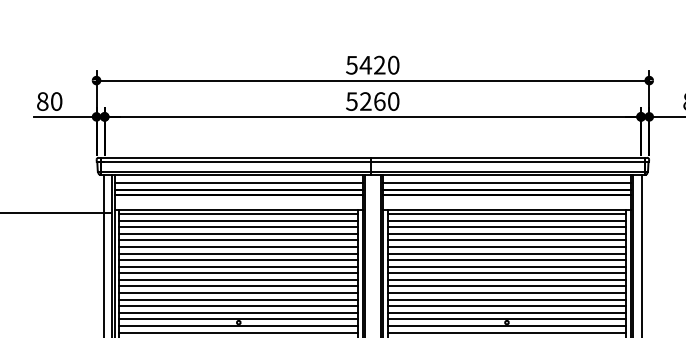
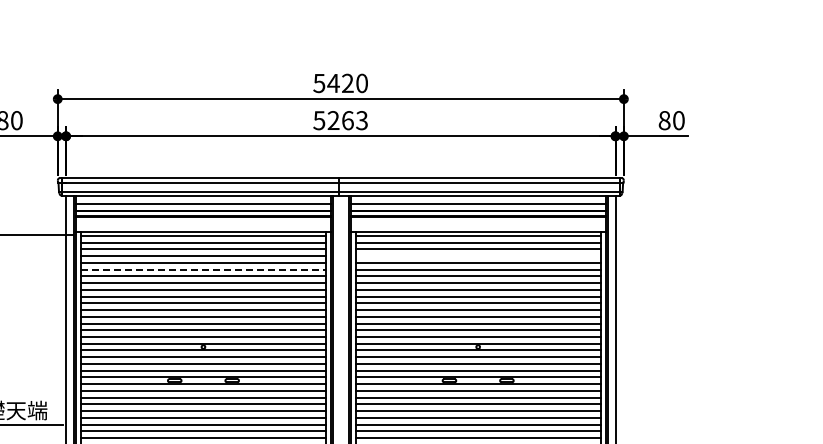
text: (393, 101) -> (361, 120), 5260 -> 5263
line: (506, 234) -> (477, 256), removed
line: (238, 246) -> (203, 269), solid -> dashed

